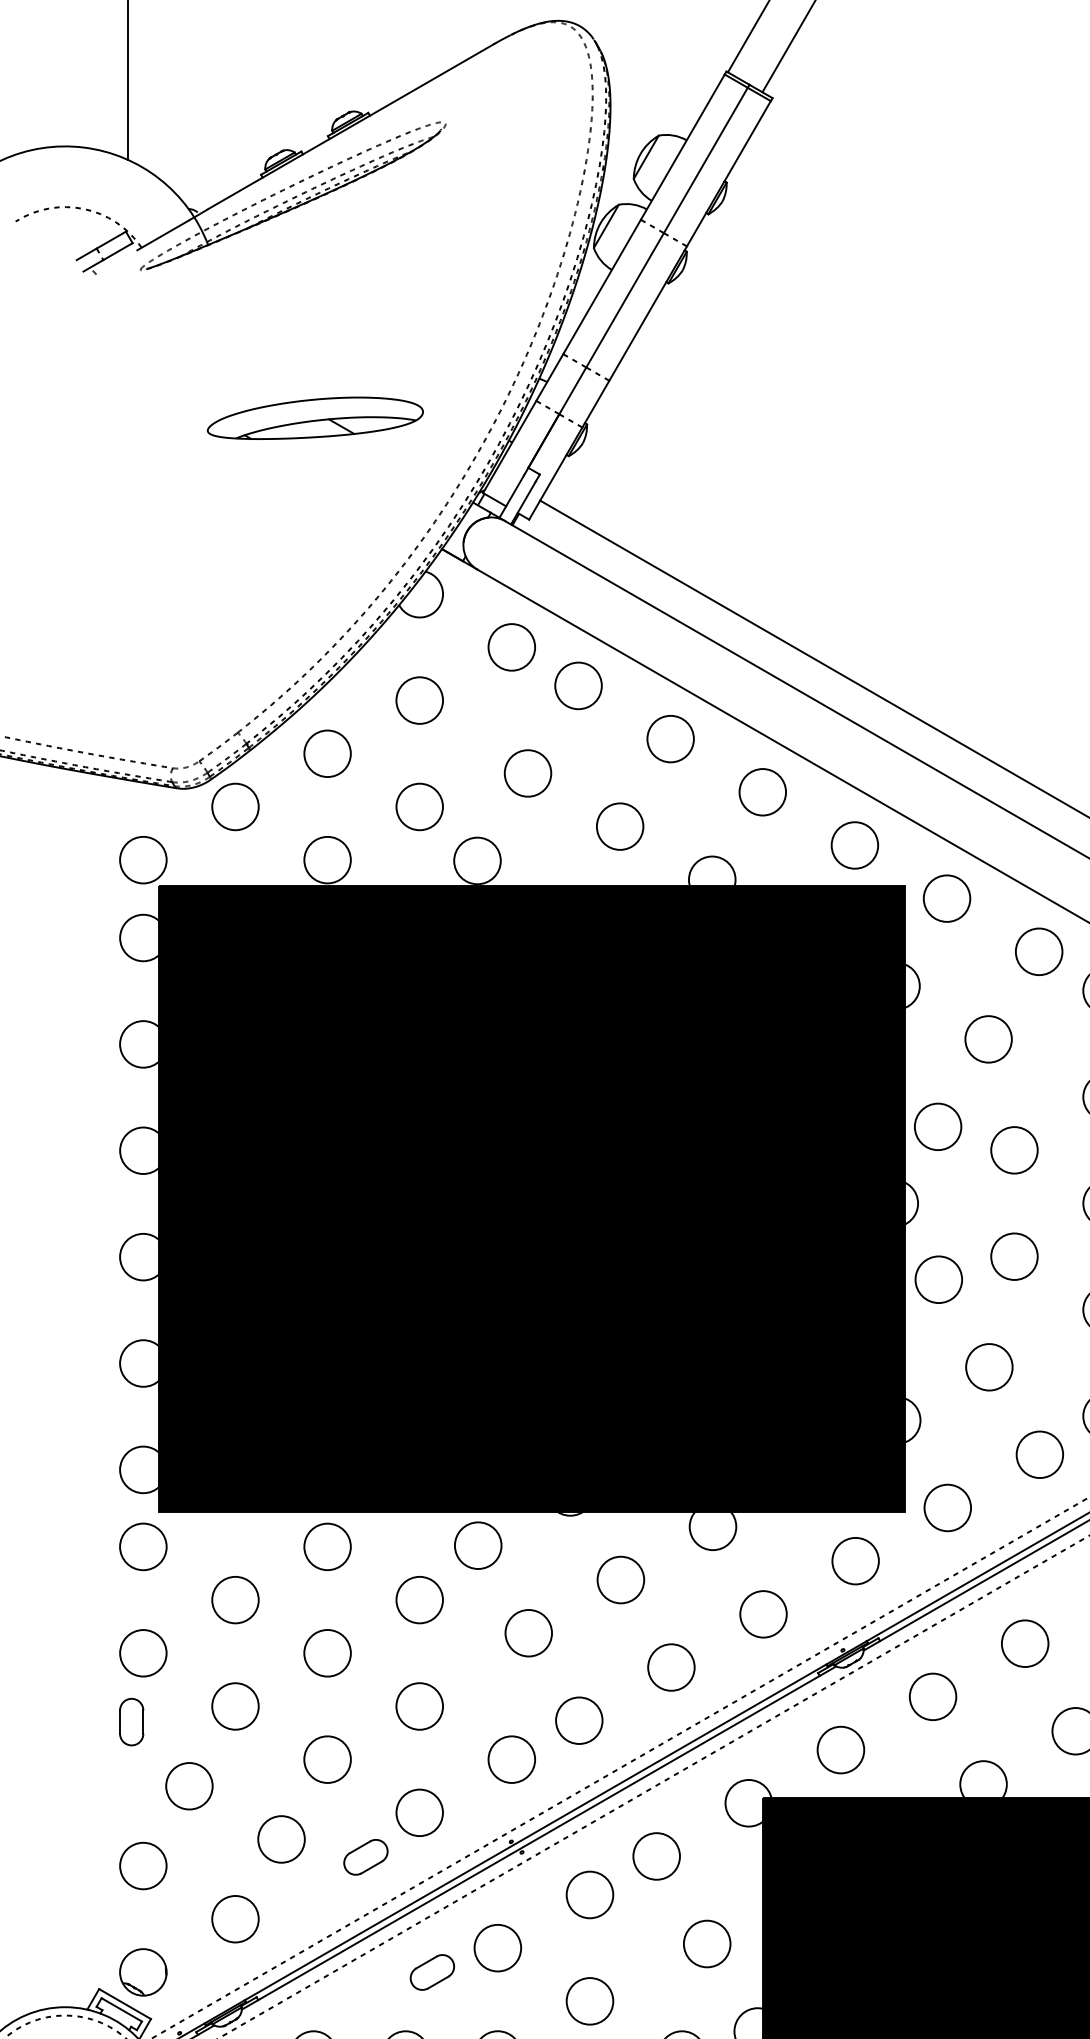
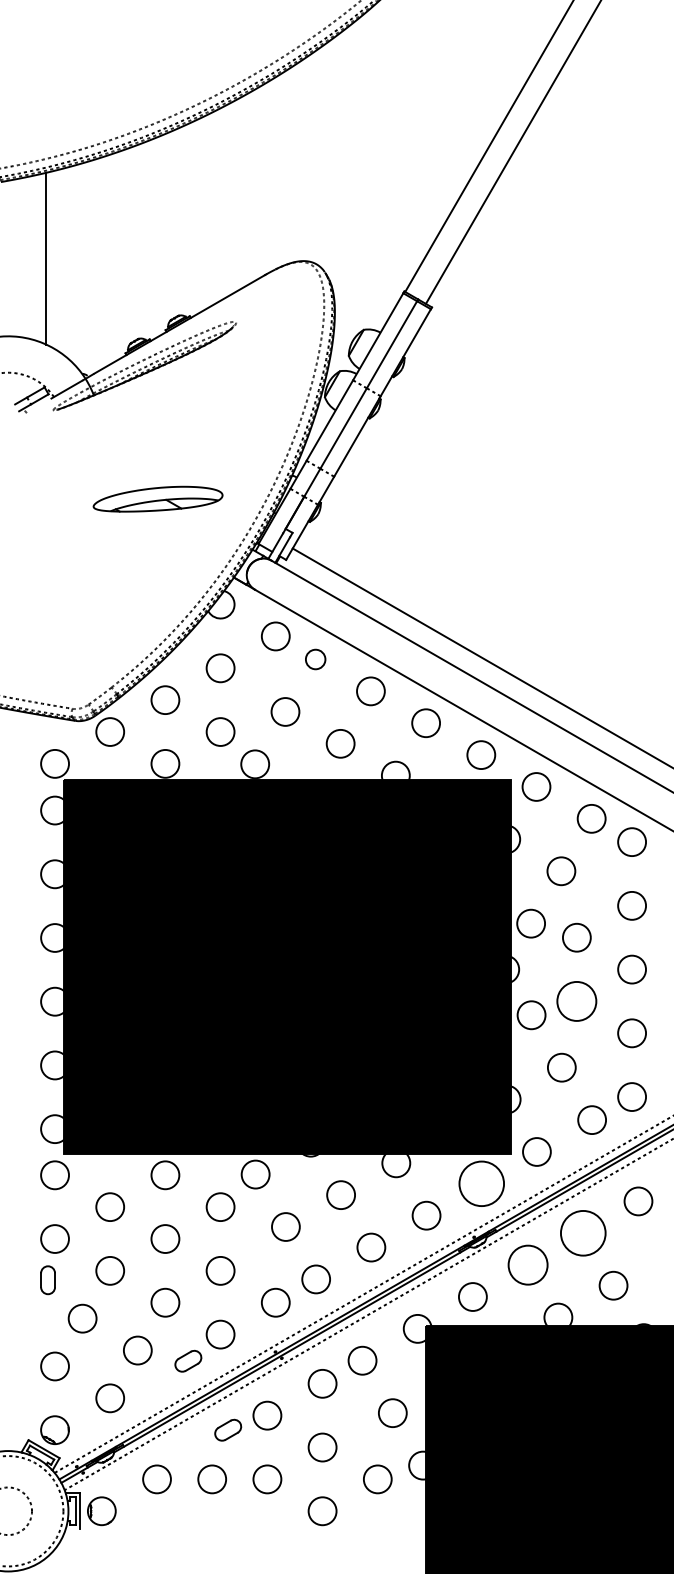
circle: (578, 685) -> (315, 659), size x0.7
circle: (1013, 1256) -> (576, 1001), size x1.4
circle: (855, 1560) -> (481, 1183), size x1.6
circle: (1025, 1644) -> (583, 1233), size x1.6
circle: (933, 1697) -> (528, 1265), size x1.4

